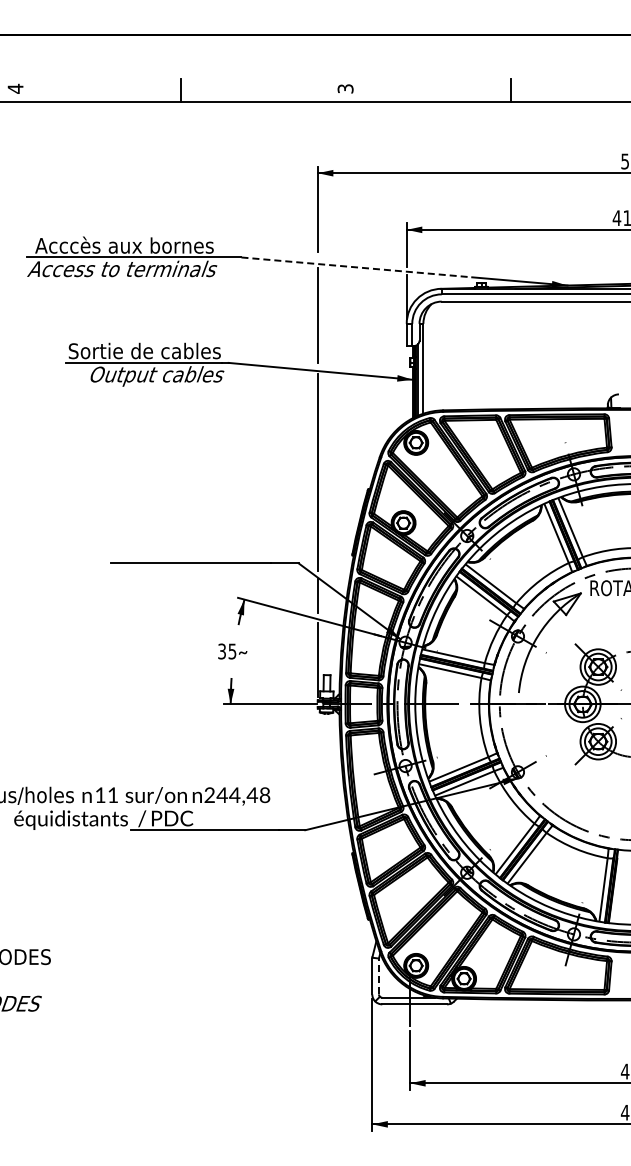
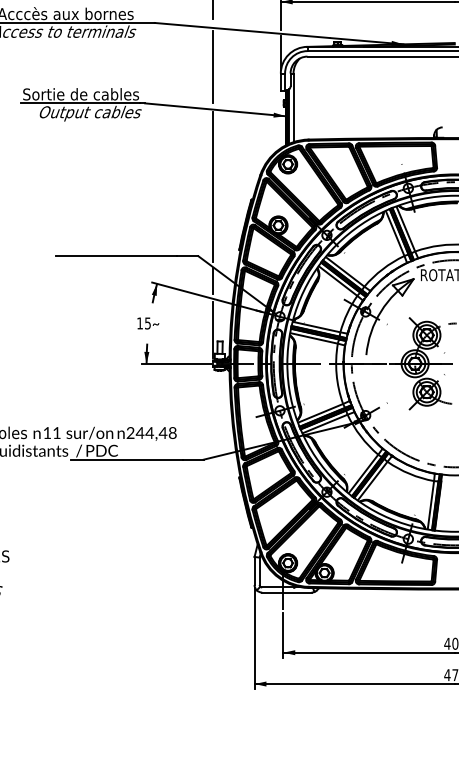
line: (356, 267) -> (242, 30), dashed -> solid
text: (221, 651) -> (139, 323), 35 -> 15
line: (378, 976) -> (259, 571), dashed -> solid

